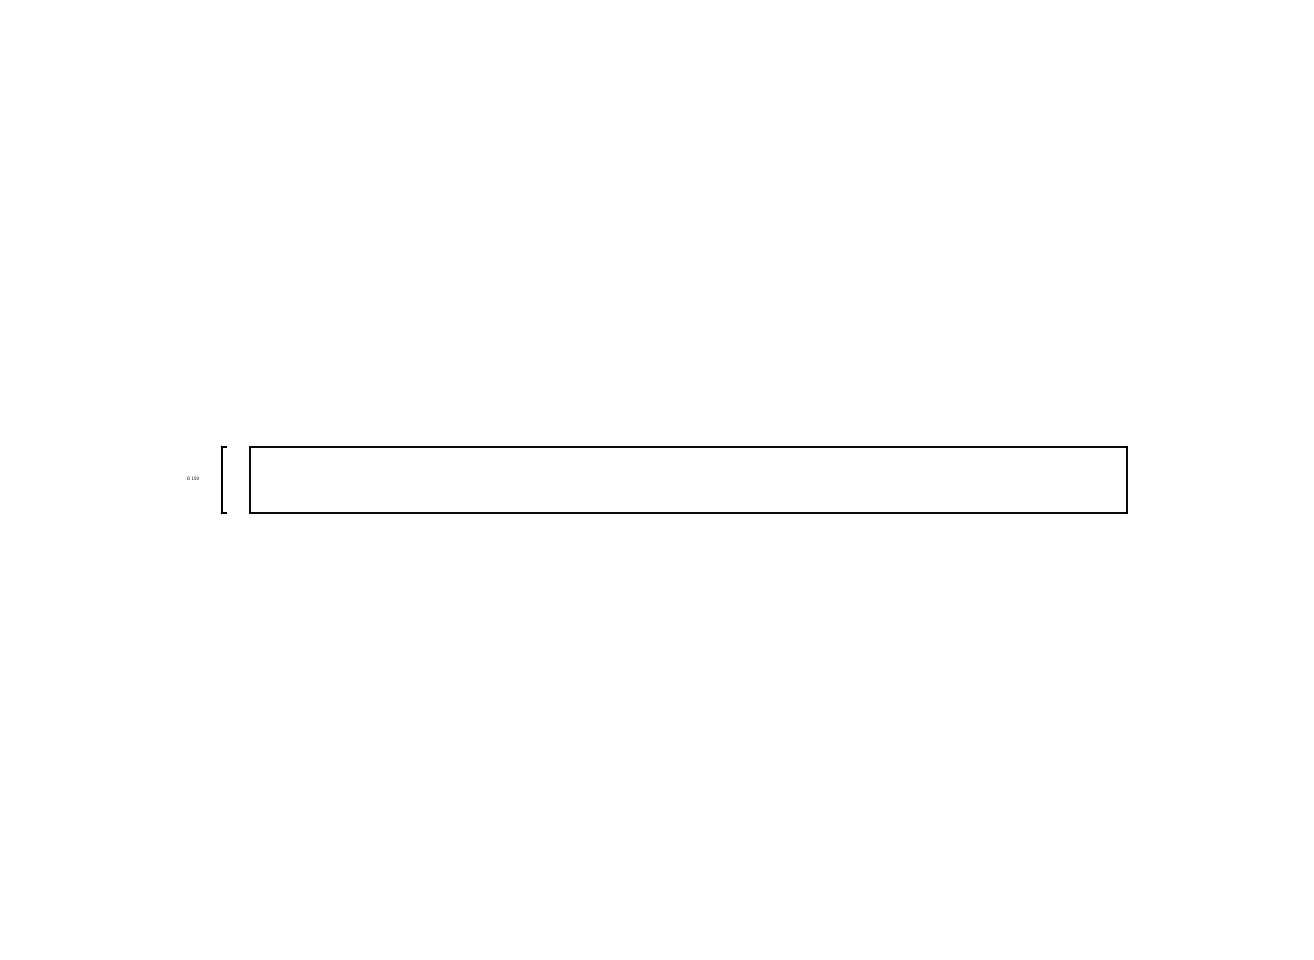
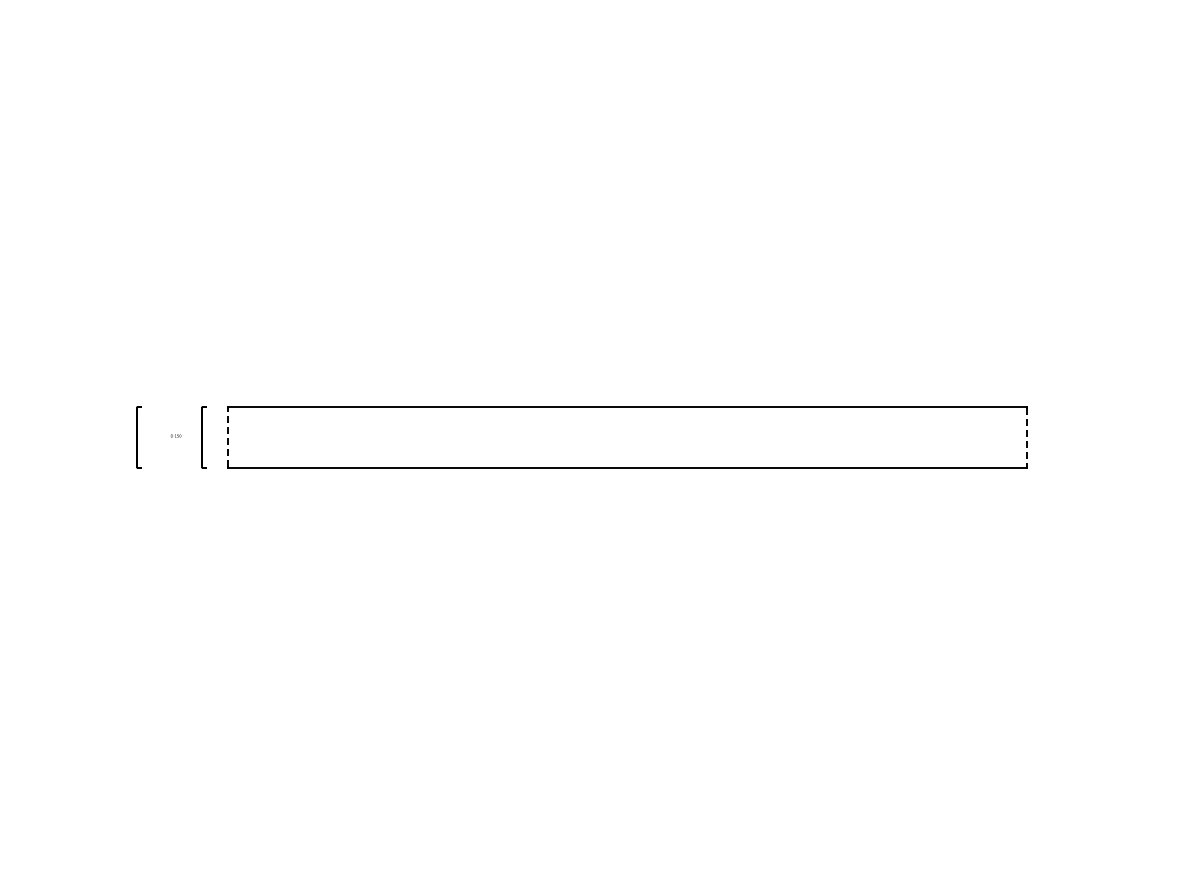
part: (151, 480) -> (138, 437), added
line: (249, 480) -> (227, 437), solid -> dashed
line: (1127, 480) -> (1027, 437), solid -> dashed

